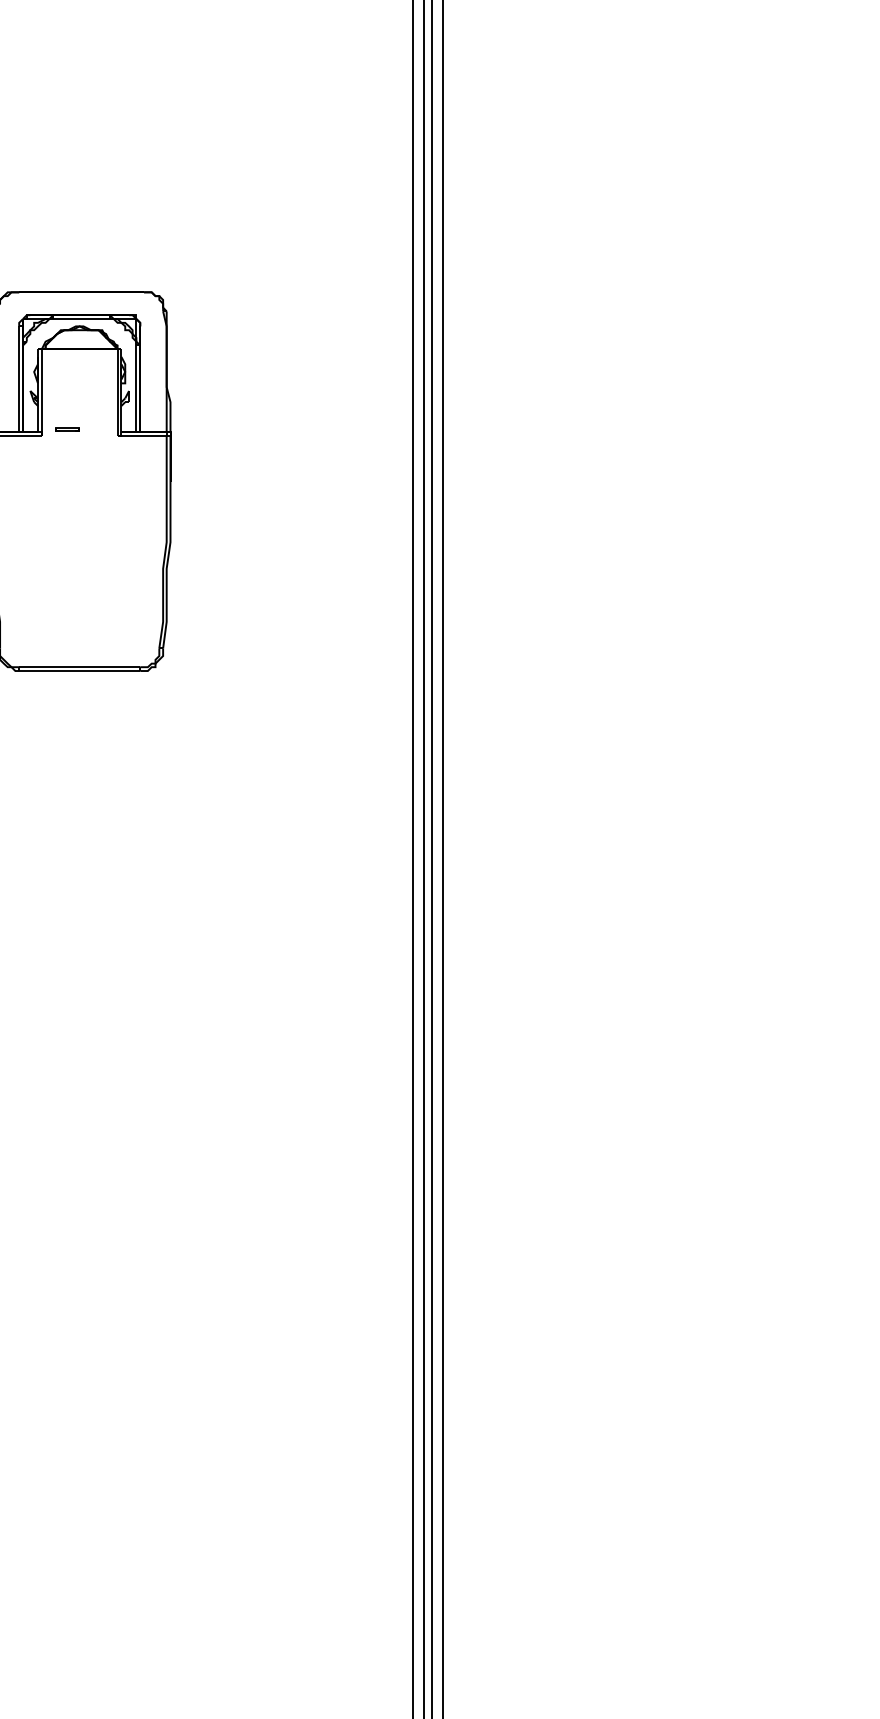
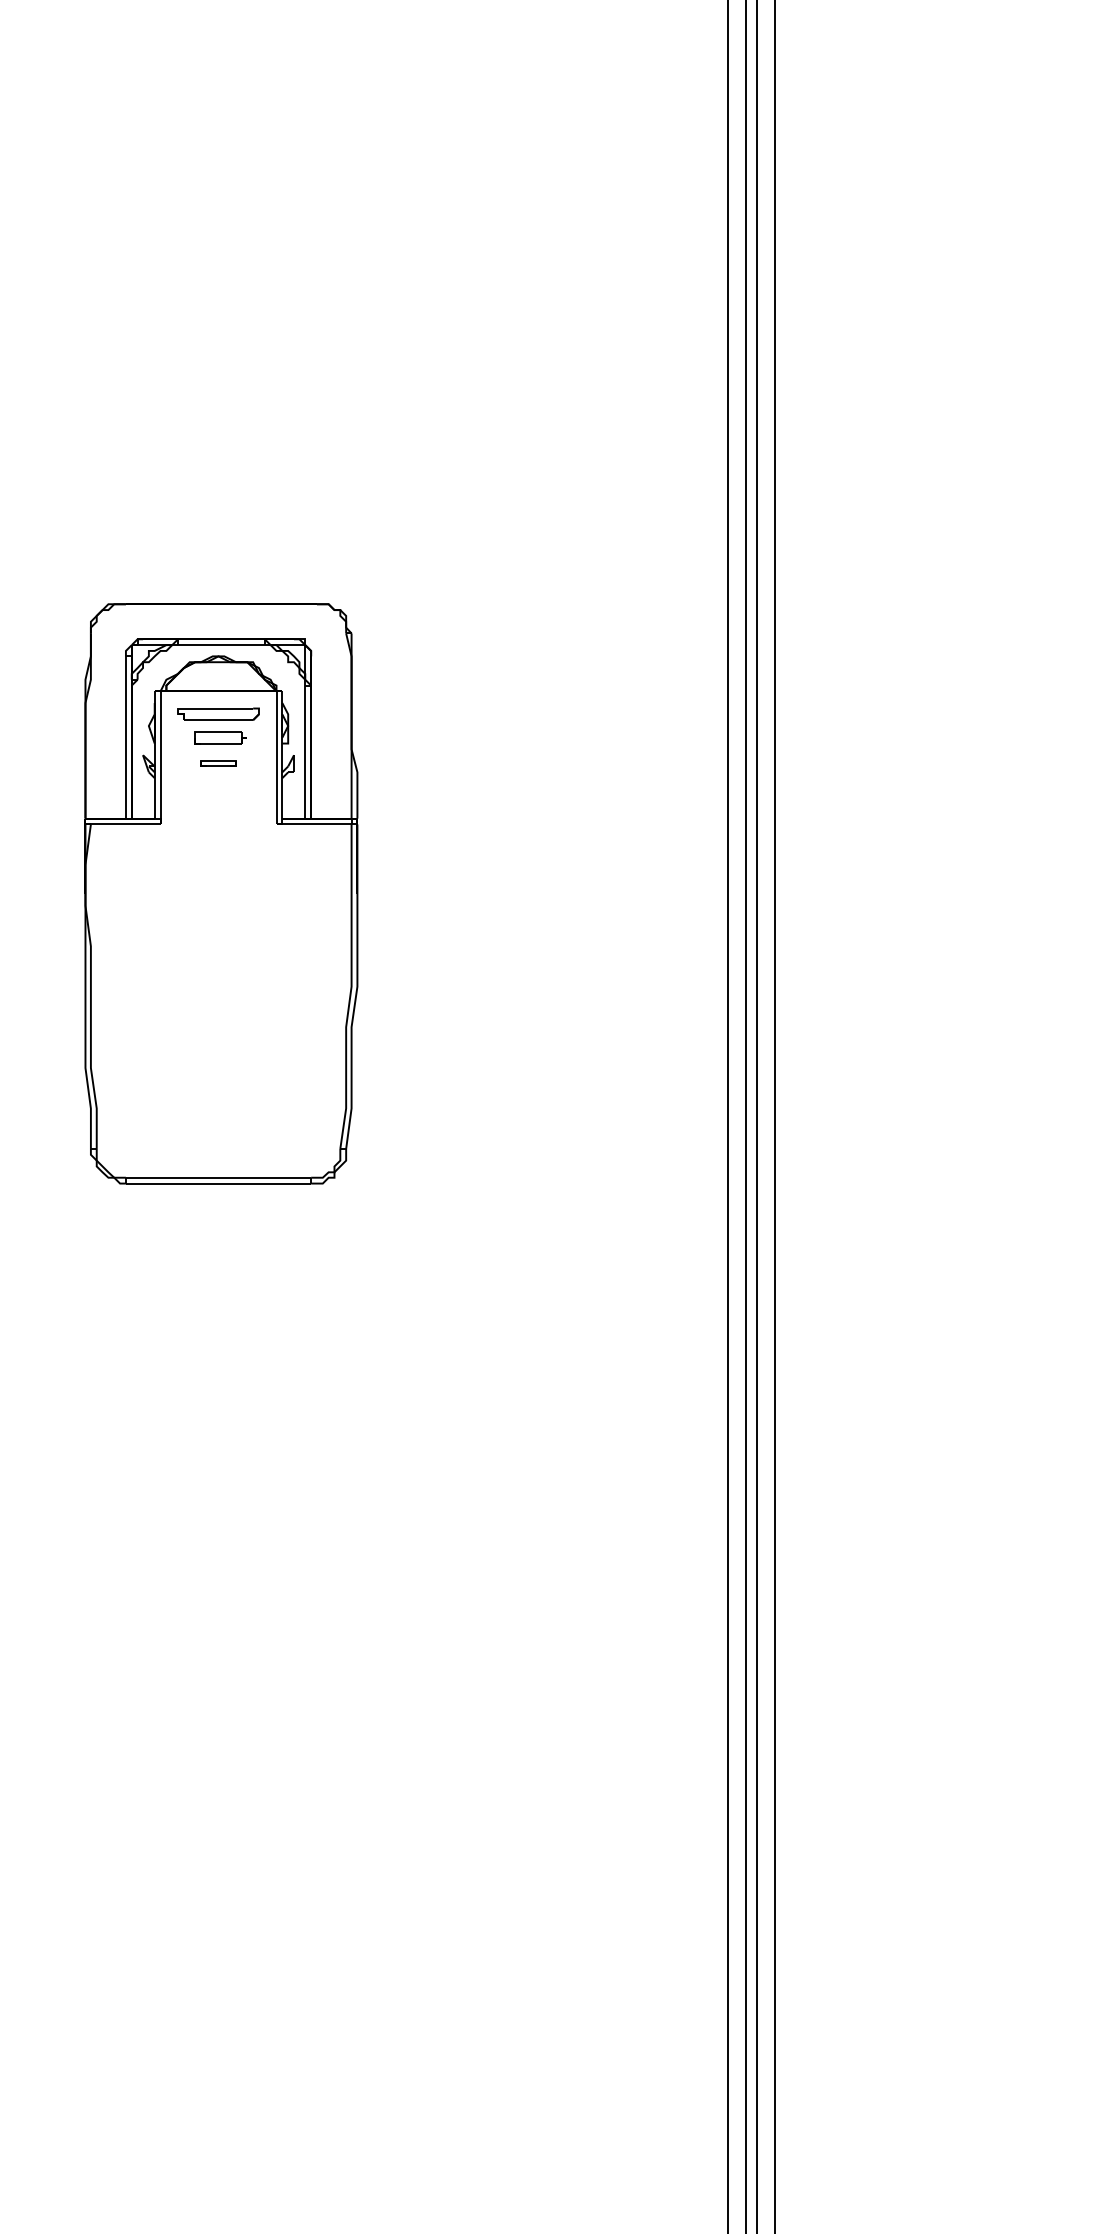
part: (79, 371) -> (218, 725), added
line: (67, 428) -> (218, 762), moved

